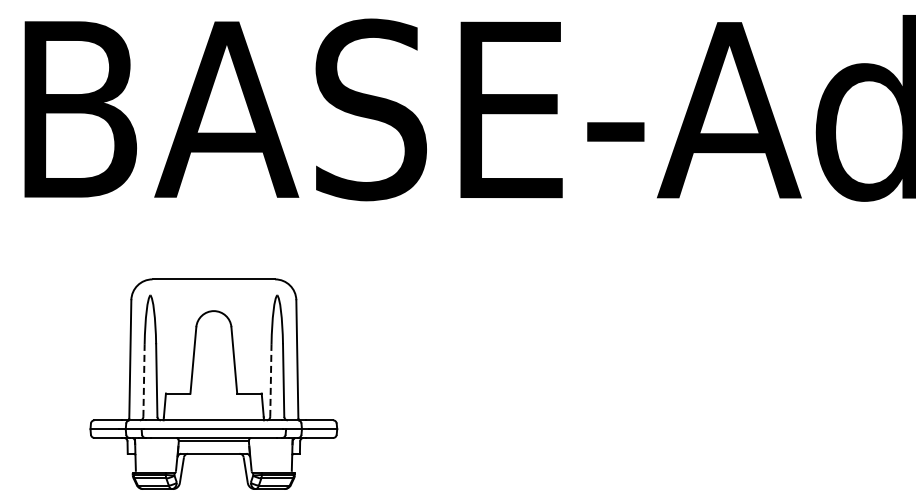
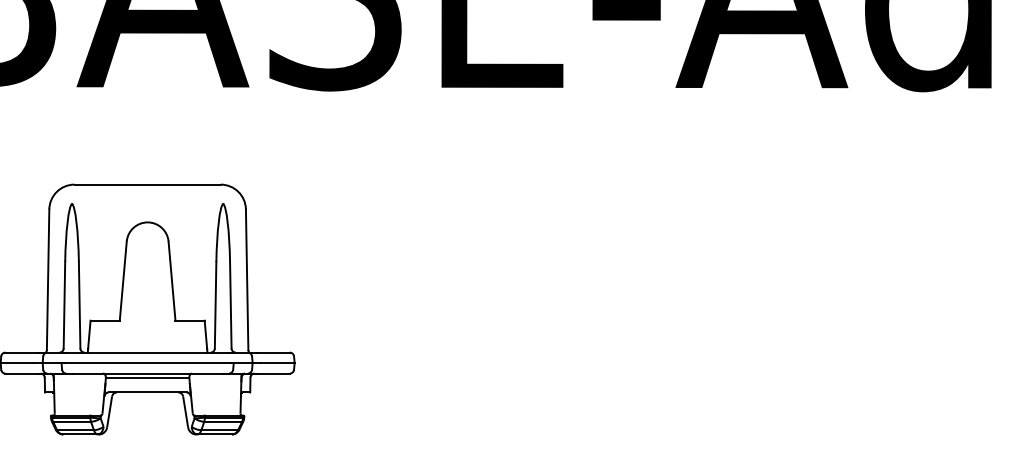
line: (144, 380) -> (65, 305), dashed -> solid
line: (270, 380) -> (215, 305), dashed -> solid

